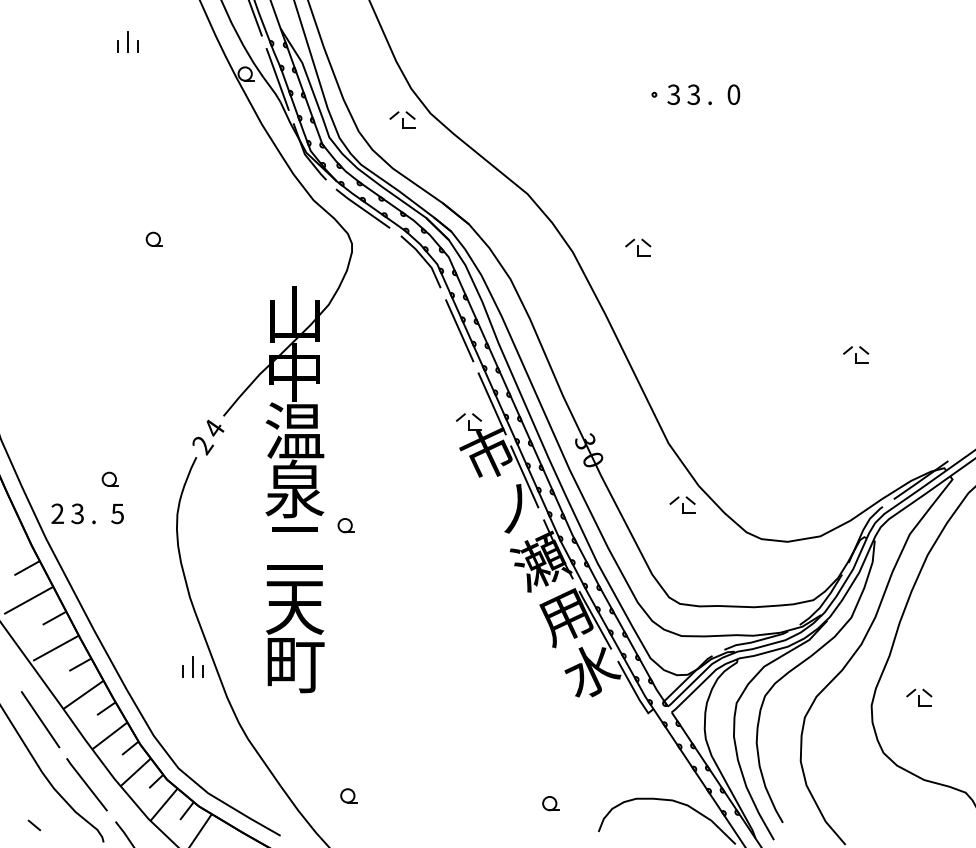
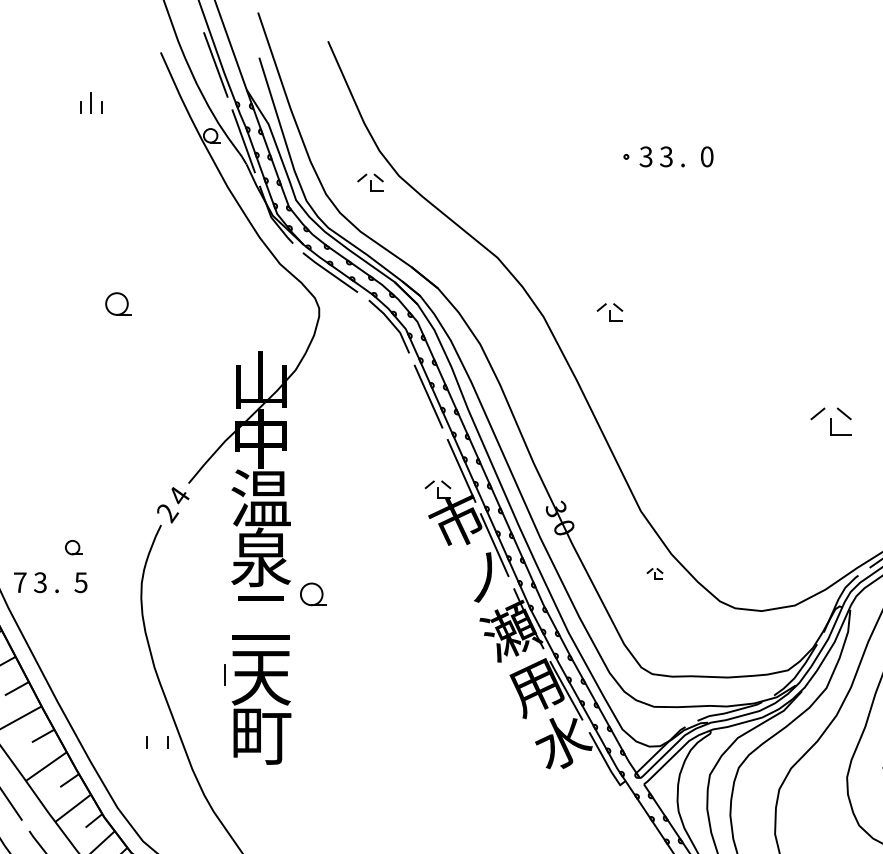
part: (153, 238) -> (117, 302), size x1.6
part: (856, 354) -> (831, 420), size x1.6
part: (682, 504) -> (654, 573), size x0.6
text: (57, 513) -> (19, 582), 2 -> 7
part: (345, 525) -> (312, 594), size x1.6
line: (192, 666) -> (224, 674), moved

